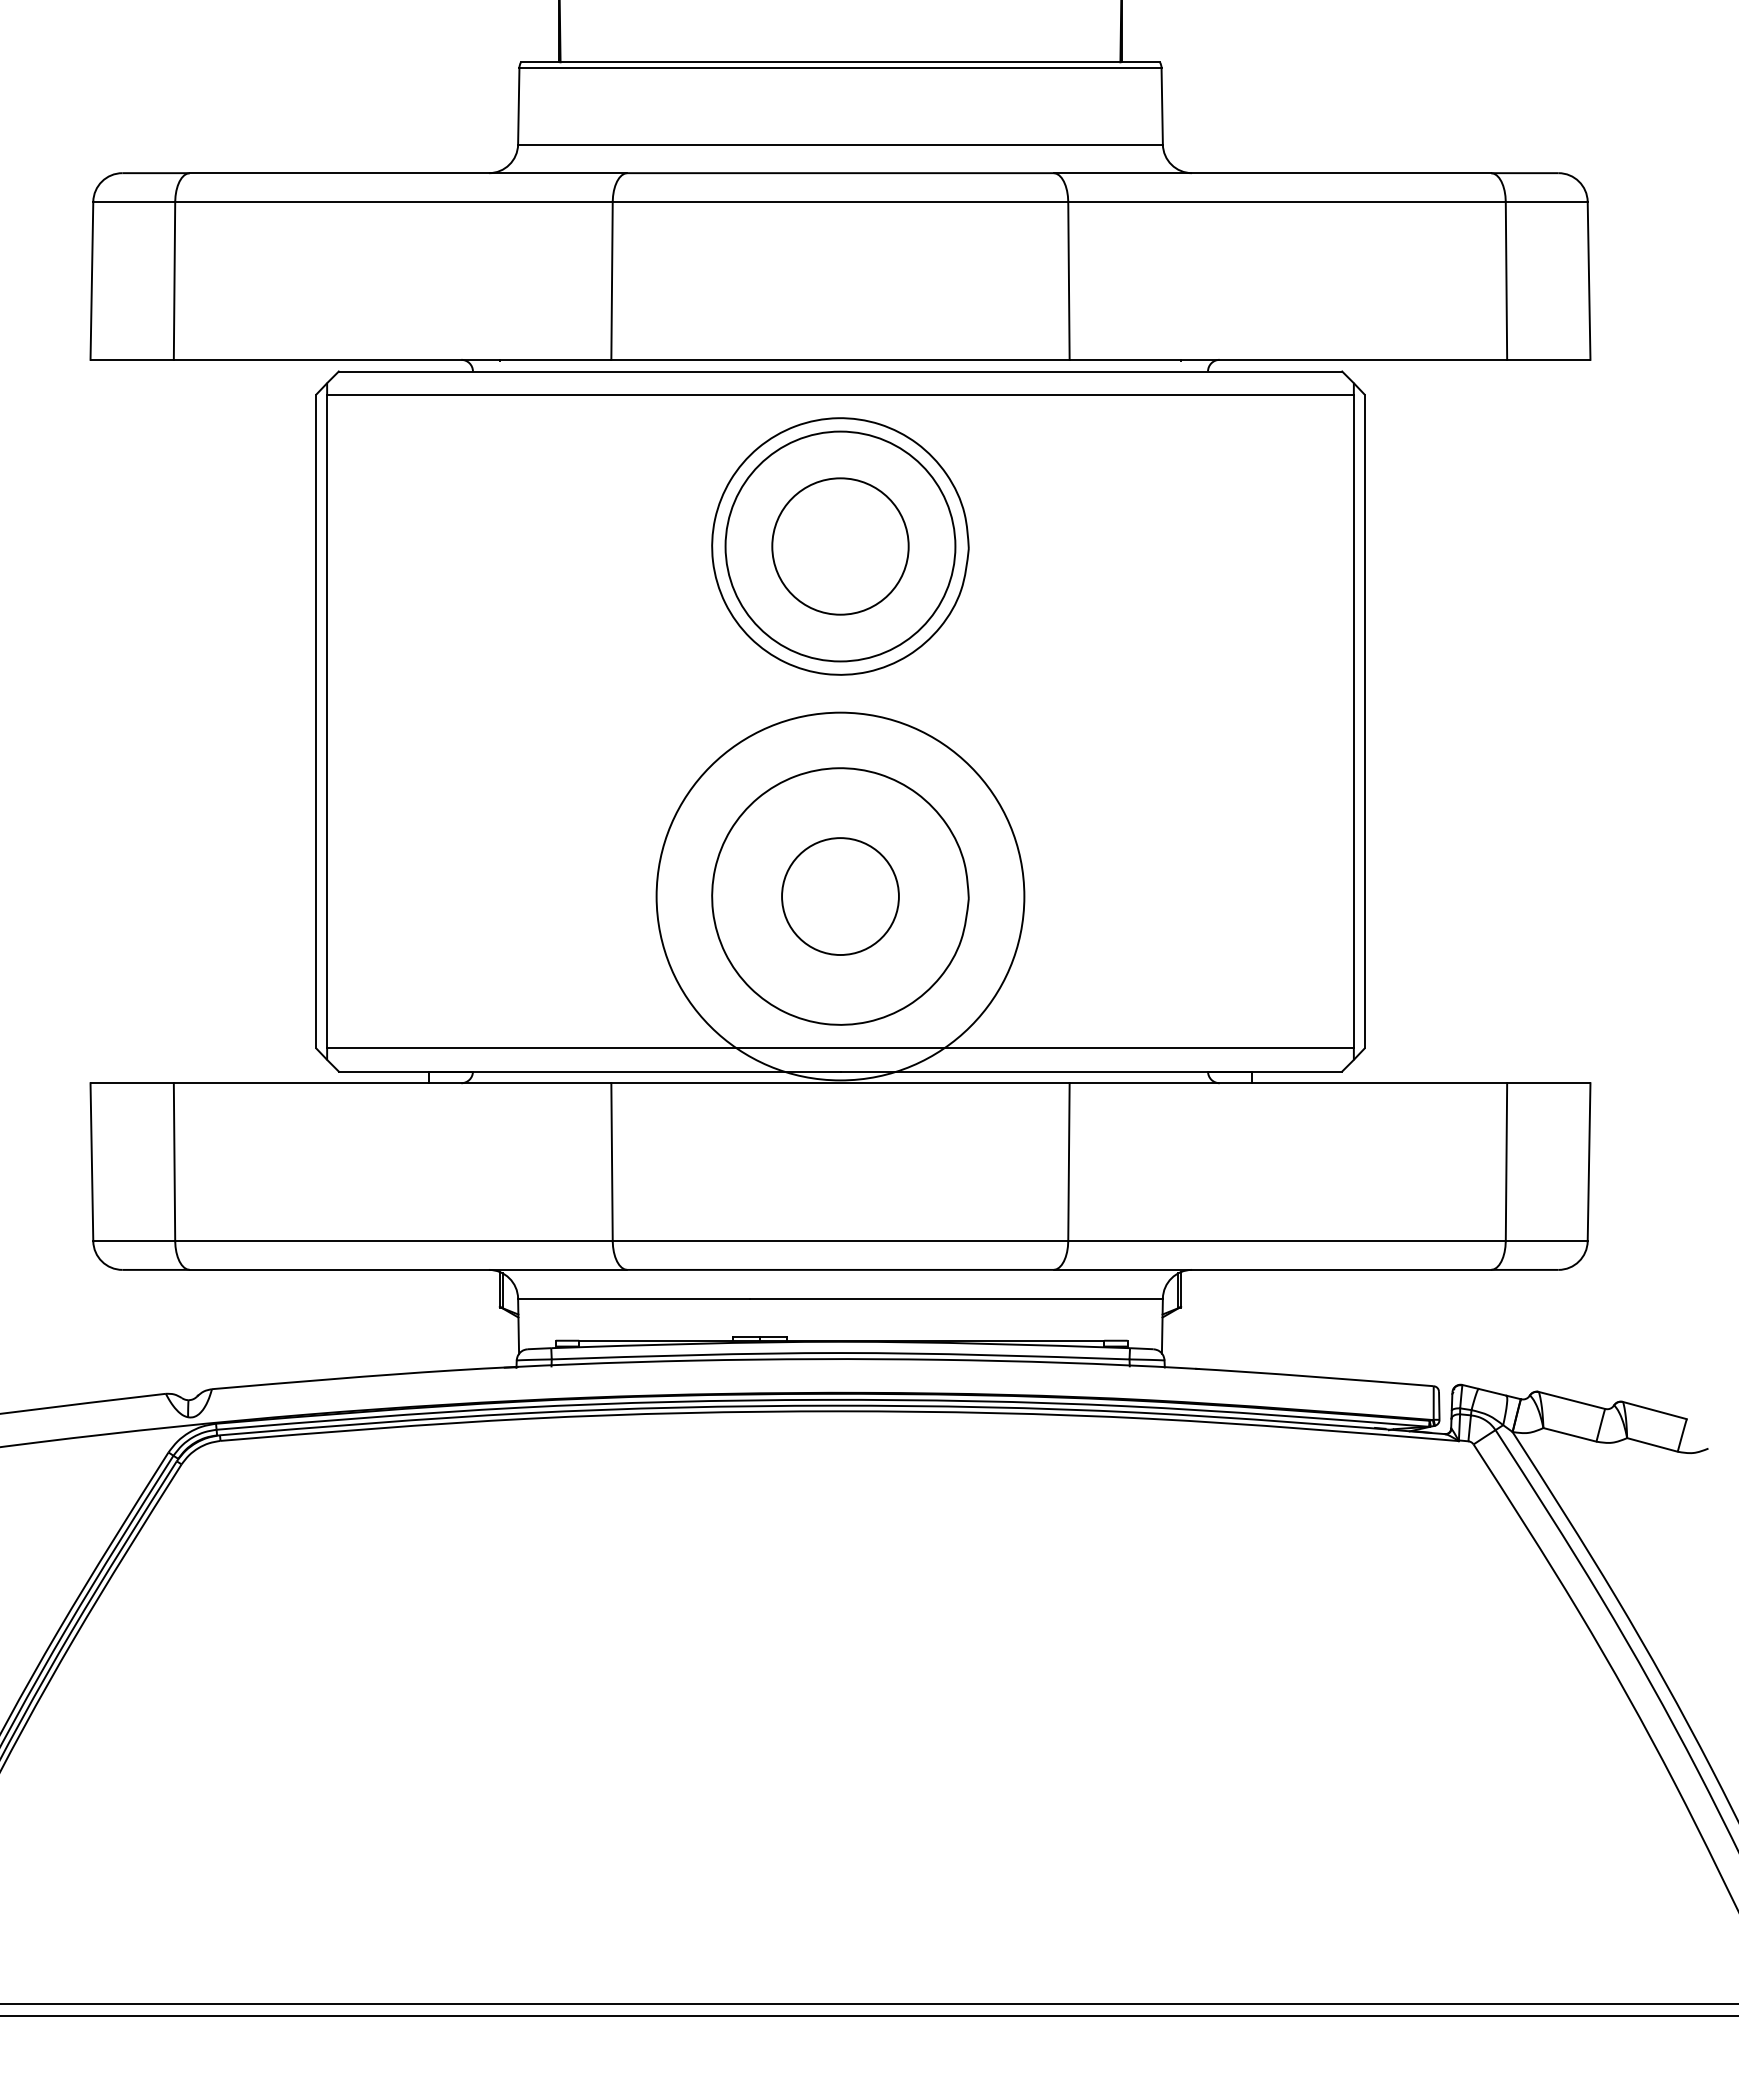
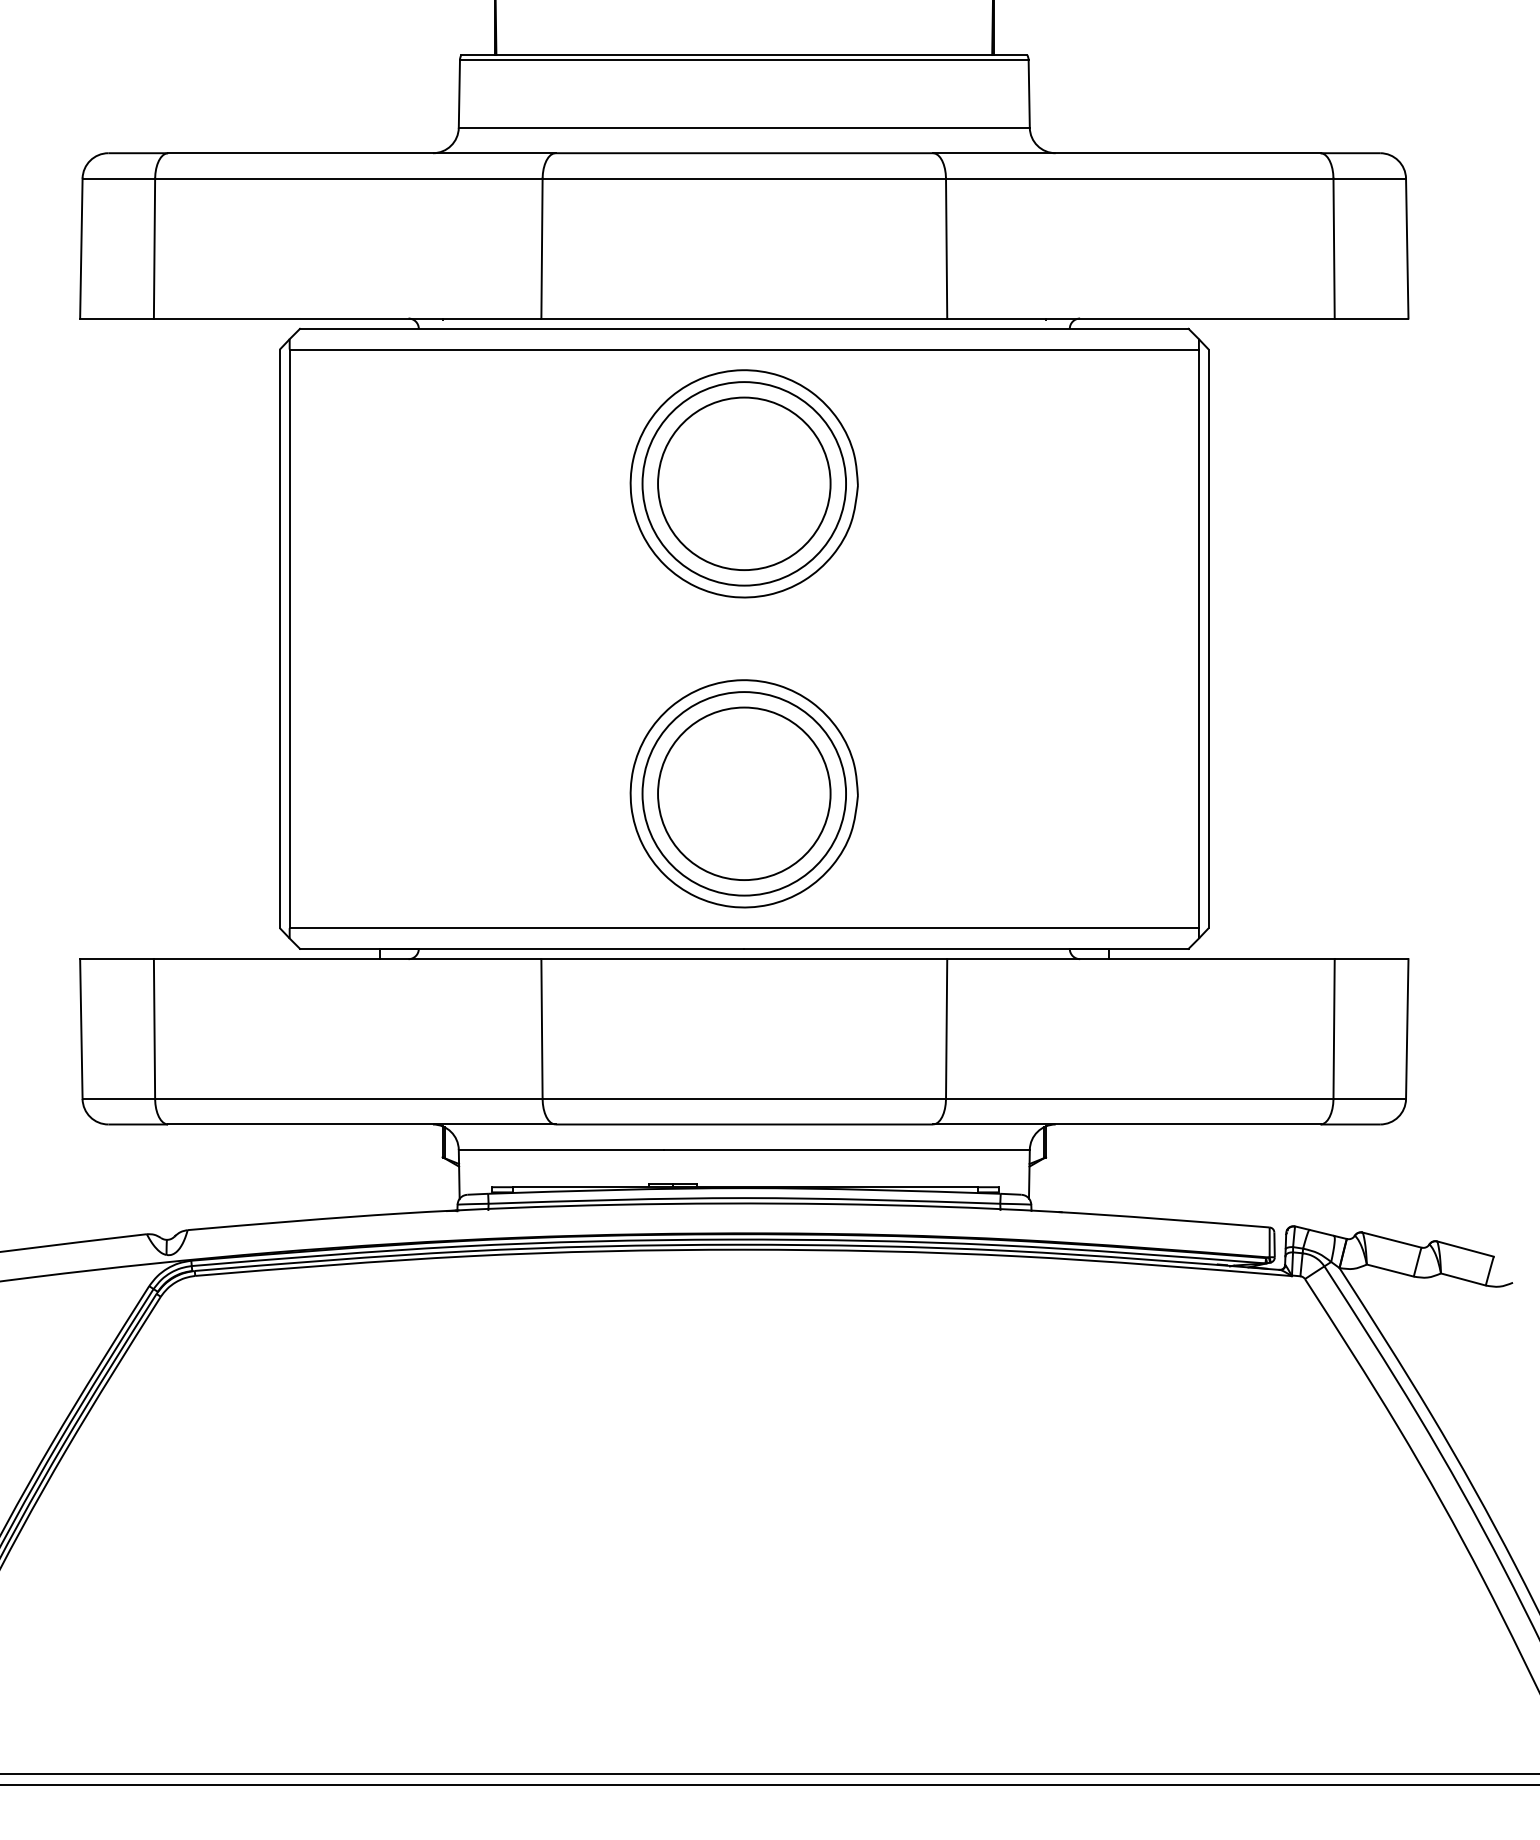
circle: (840, 546) -> (744, 483), size x1.43
circle: (840, 896) -> (744, 793), size x0.62
circle: (840, 896) -> (744, 793), size x1.67

